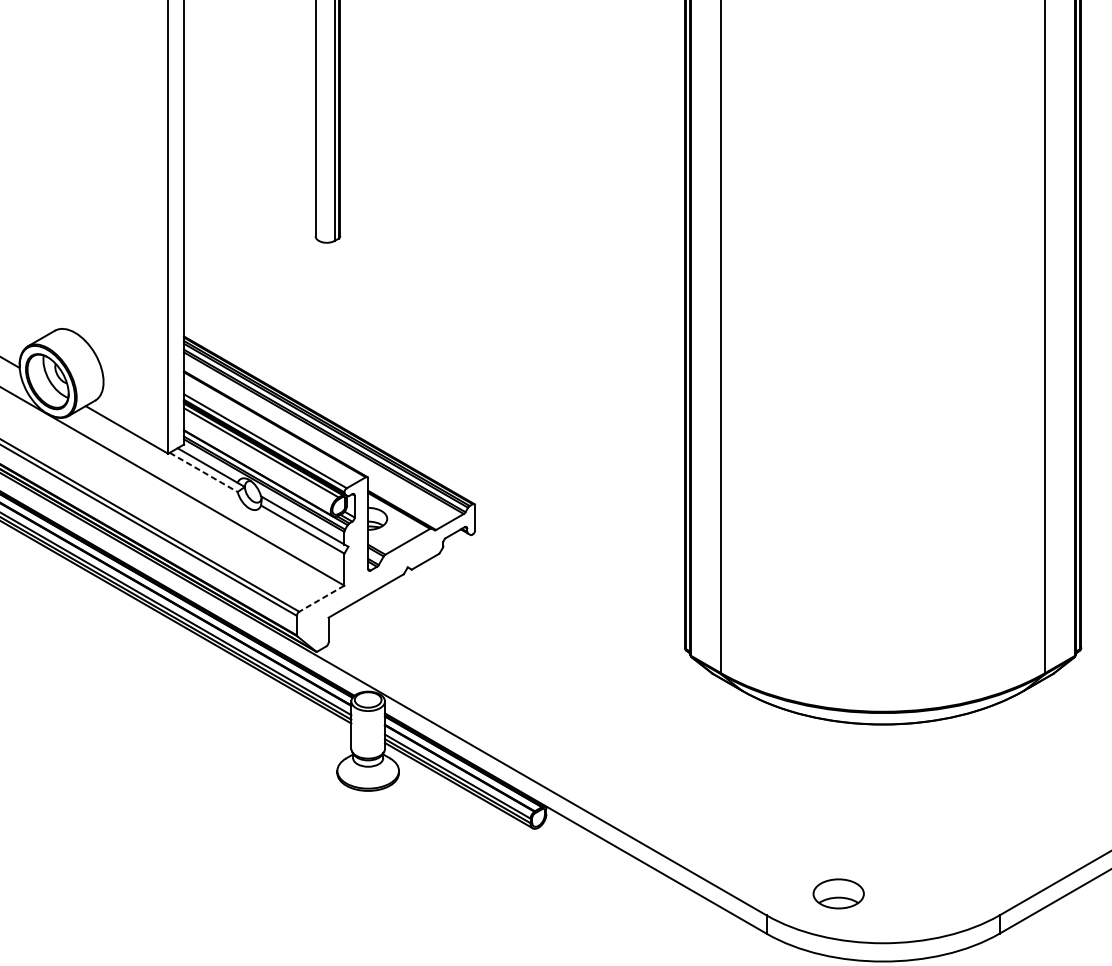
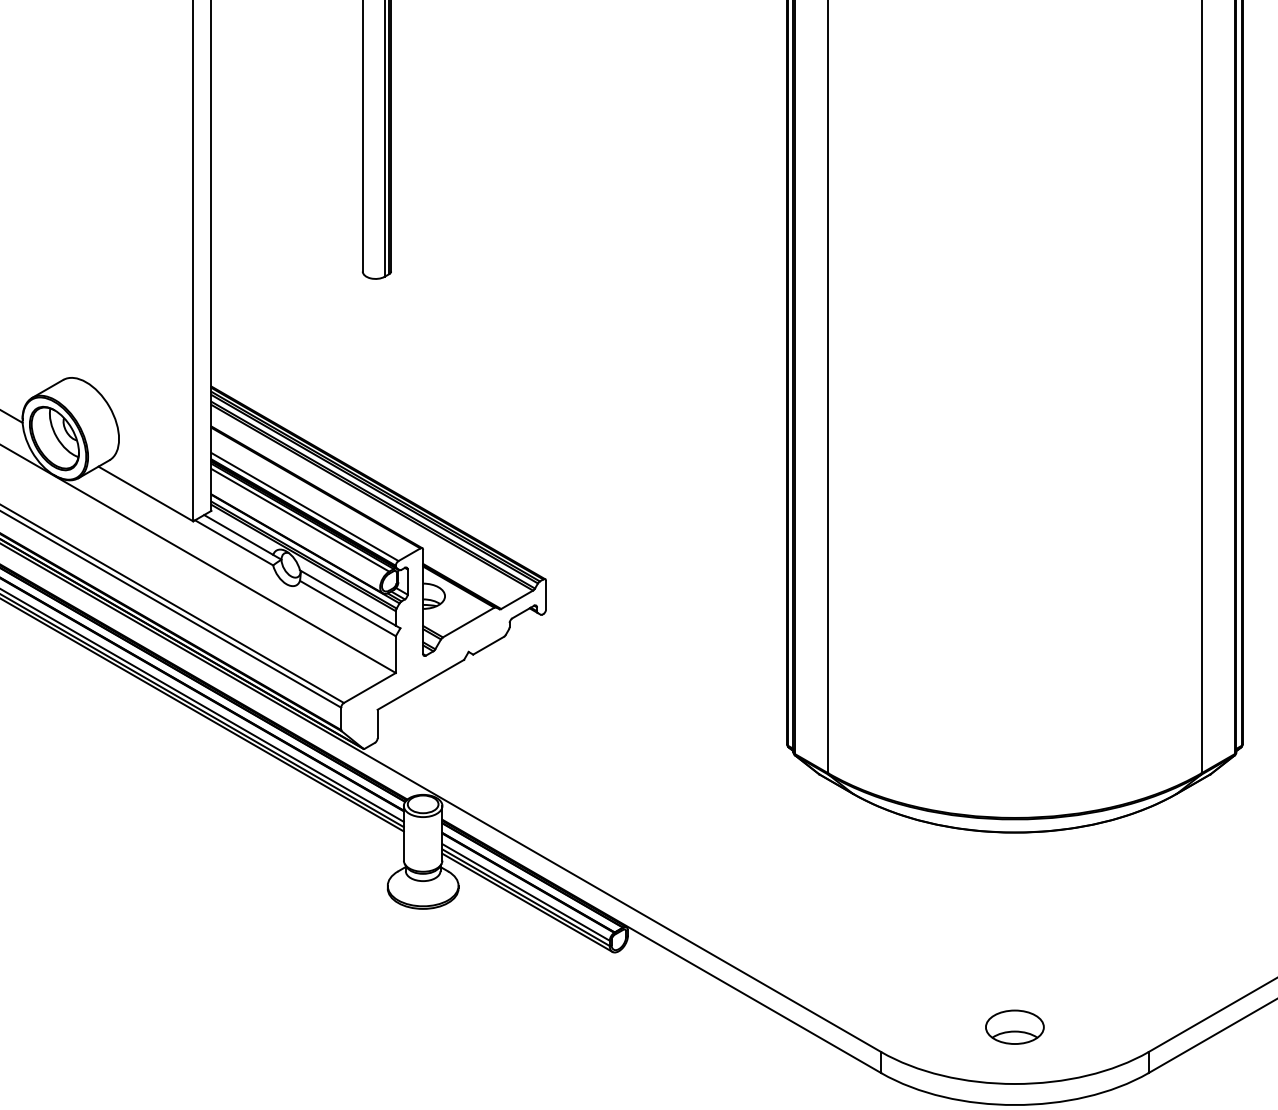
line: (204, 472) -> (234, 543), dashed -> solid
line: (321, 598) -> (369, 687), dashed -> solid
part: (838, 893) -> (1014, 1026), moved

